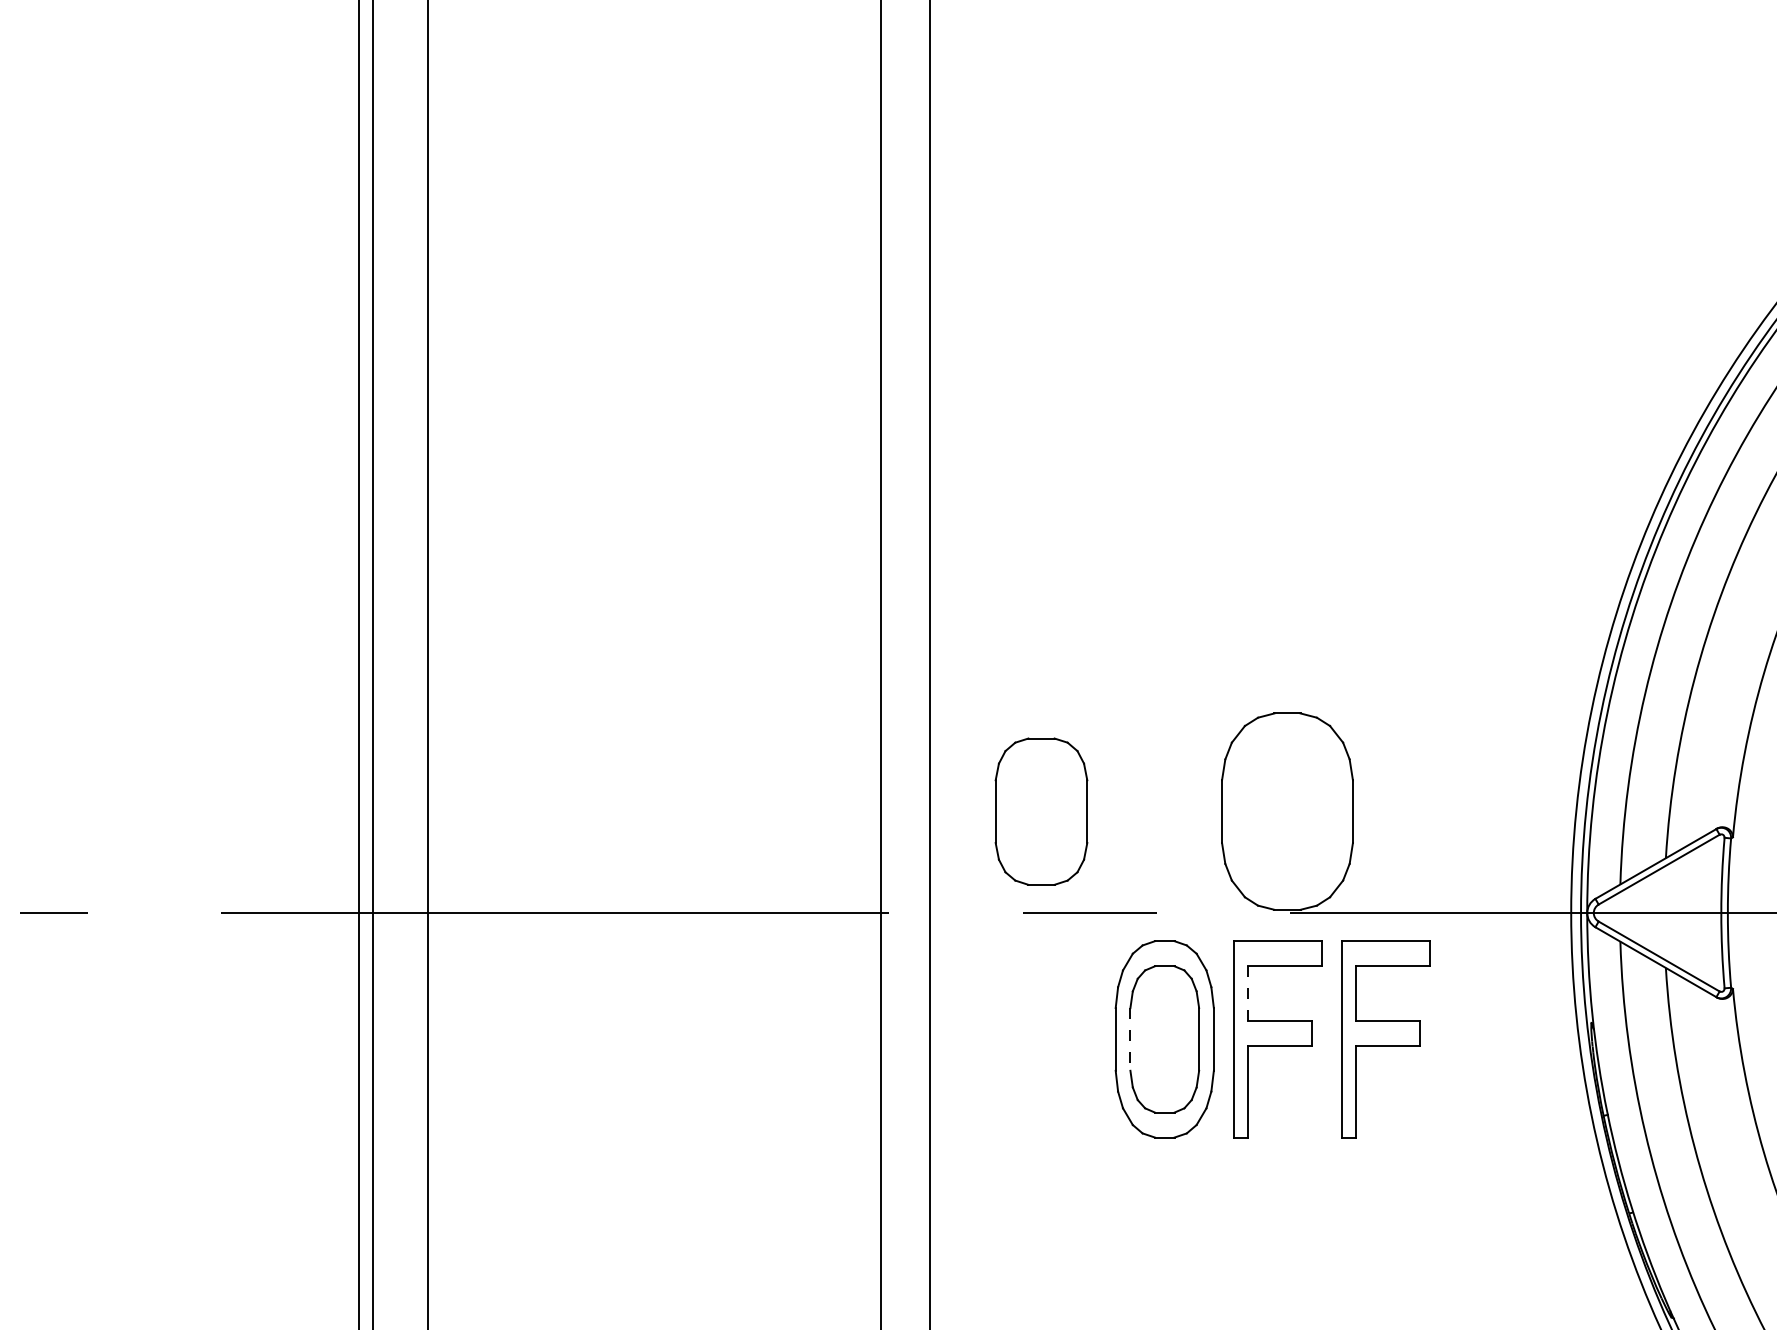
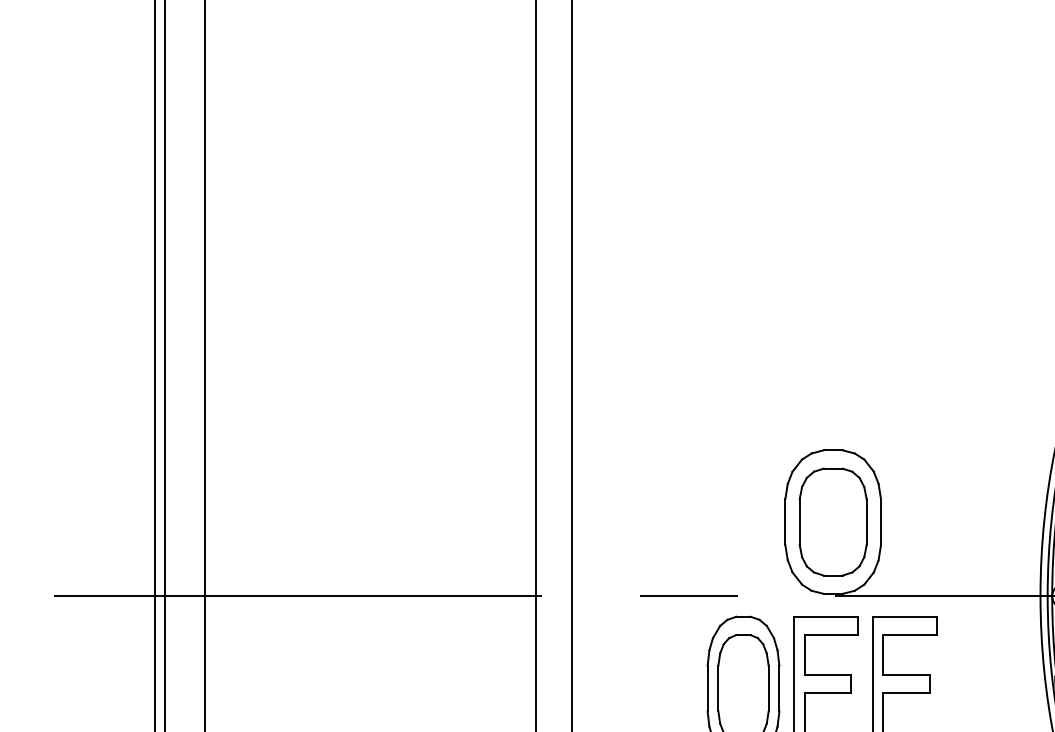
part: (1041, 811) -> (833, 522), moved
line: (1248, 993) -> (804, 654), dashed -> solid
line: (1130, 1039) -> (718, 688), dashed -> solid

